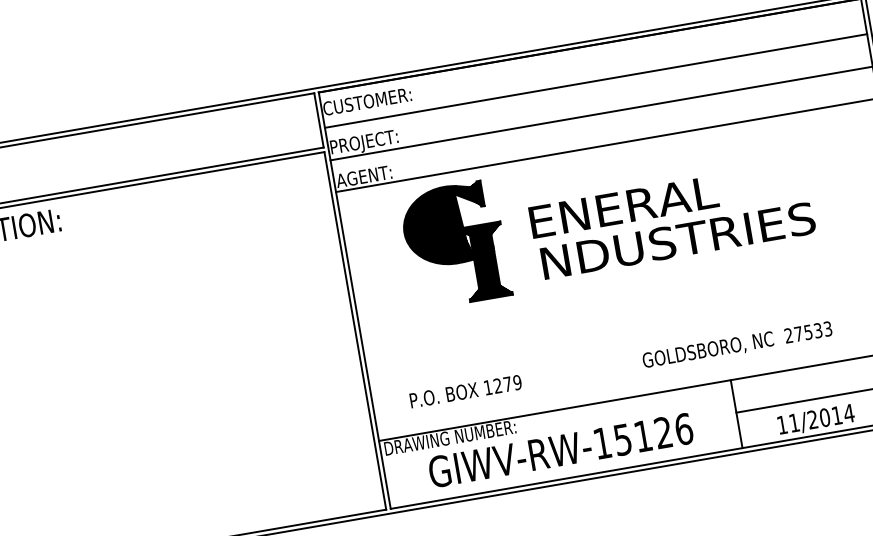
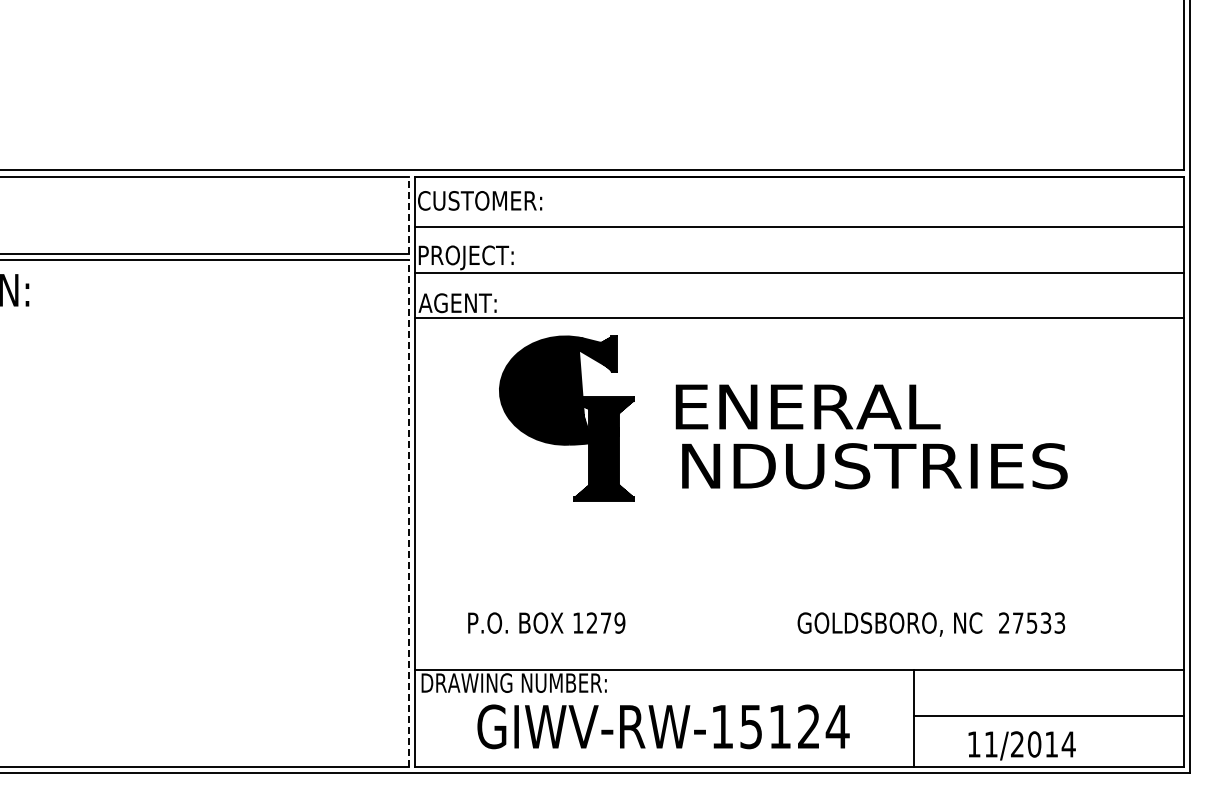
line: (319, 119) -> (409, 214), solid -> dashed
line: (355, 330) -> (409, 512), solid -> dashed
text: (683, 429) -> (837, 726), GIWV-RW-15126 -> GIWV-RW-15124

